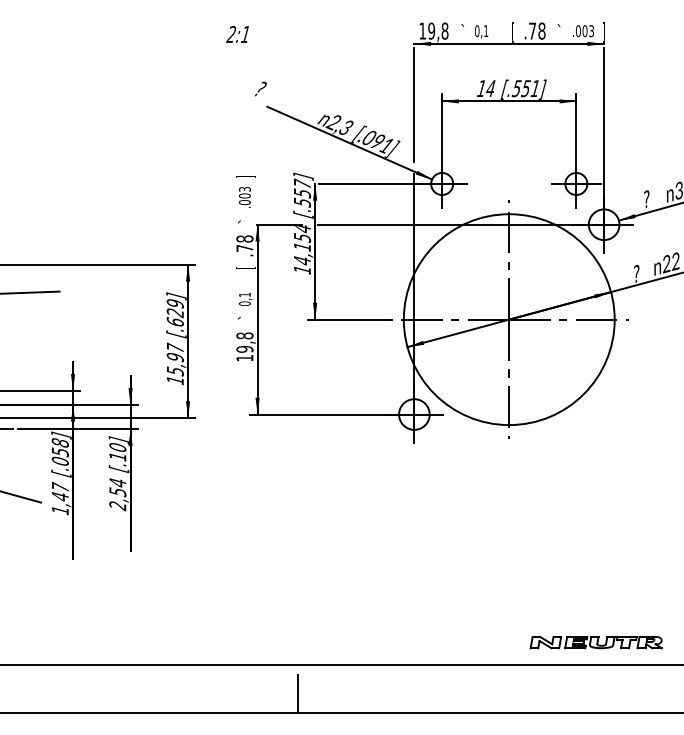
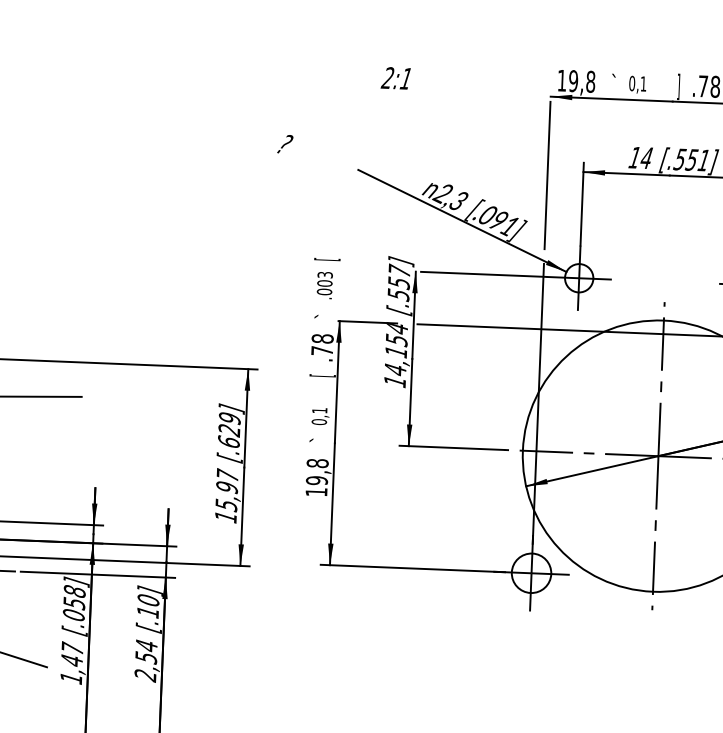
text: (512, 32) -> (677, 87), [ -> ]
text: (237, 33) -> (395, 77), moved
text: (260, 88) -> (284, 143), moved
text: (245, 176) -> (326, 258), ] -> [

